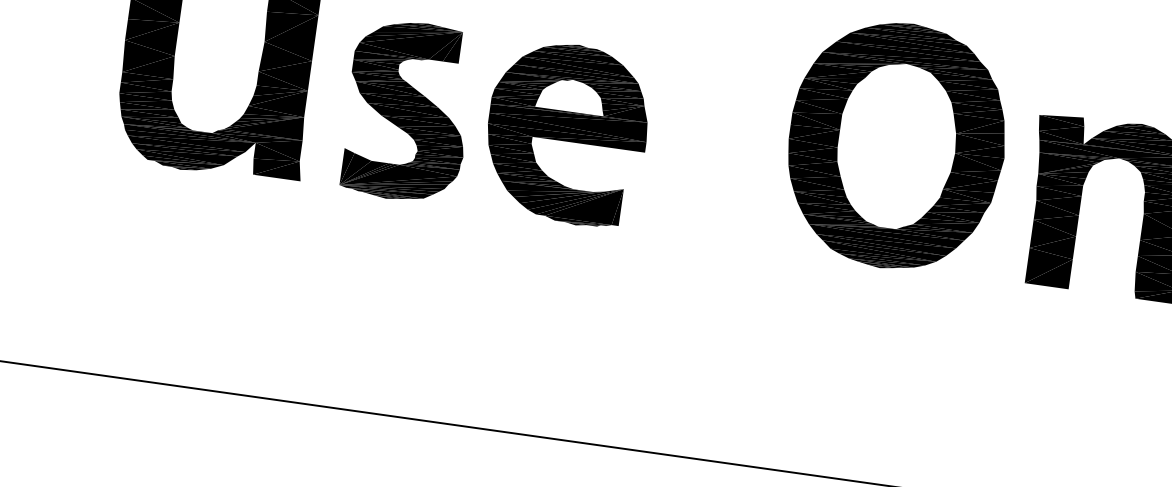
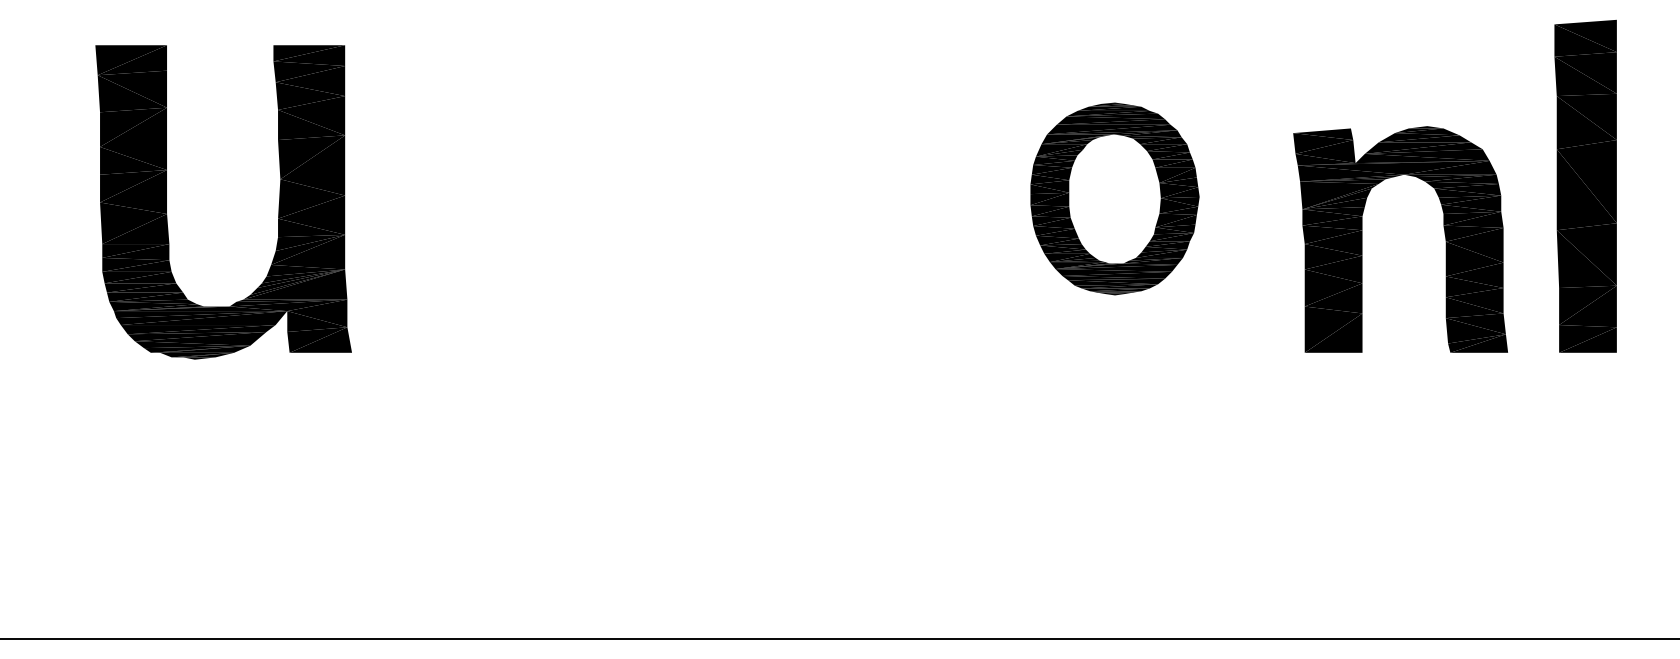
part: (407, 110) -> (477, 242), removed
part: (567, 133) -> (687, 242), removed
part: (896, 145) -> (1114, 198), size x0.6

